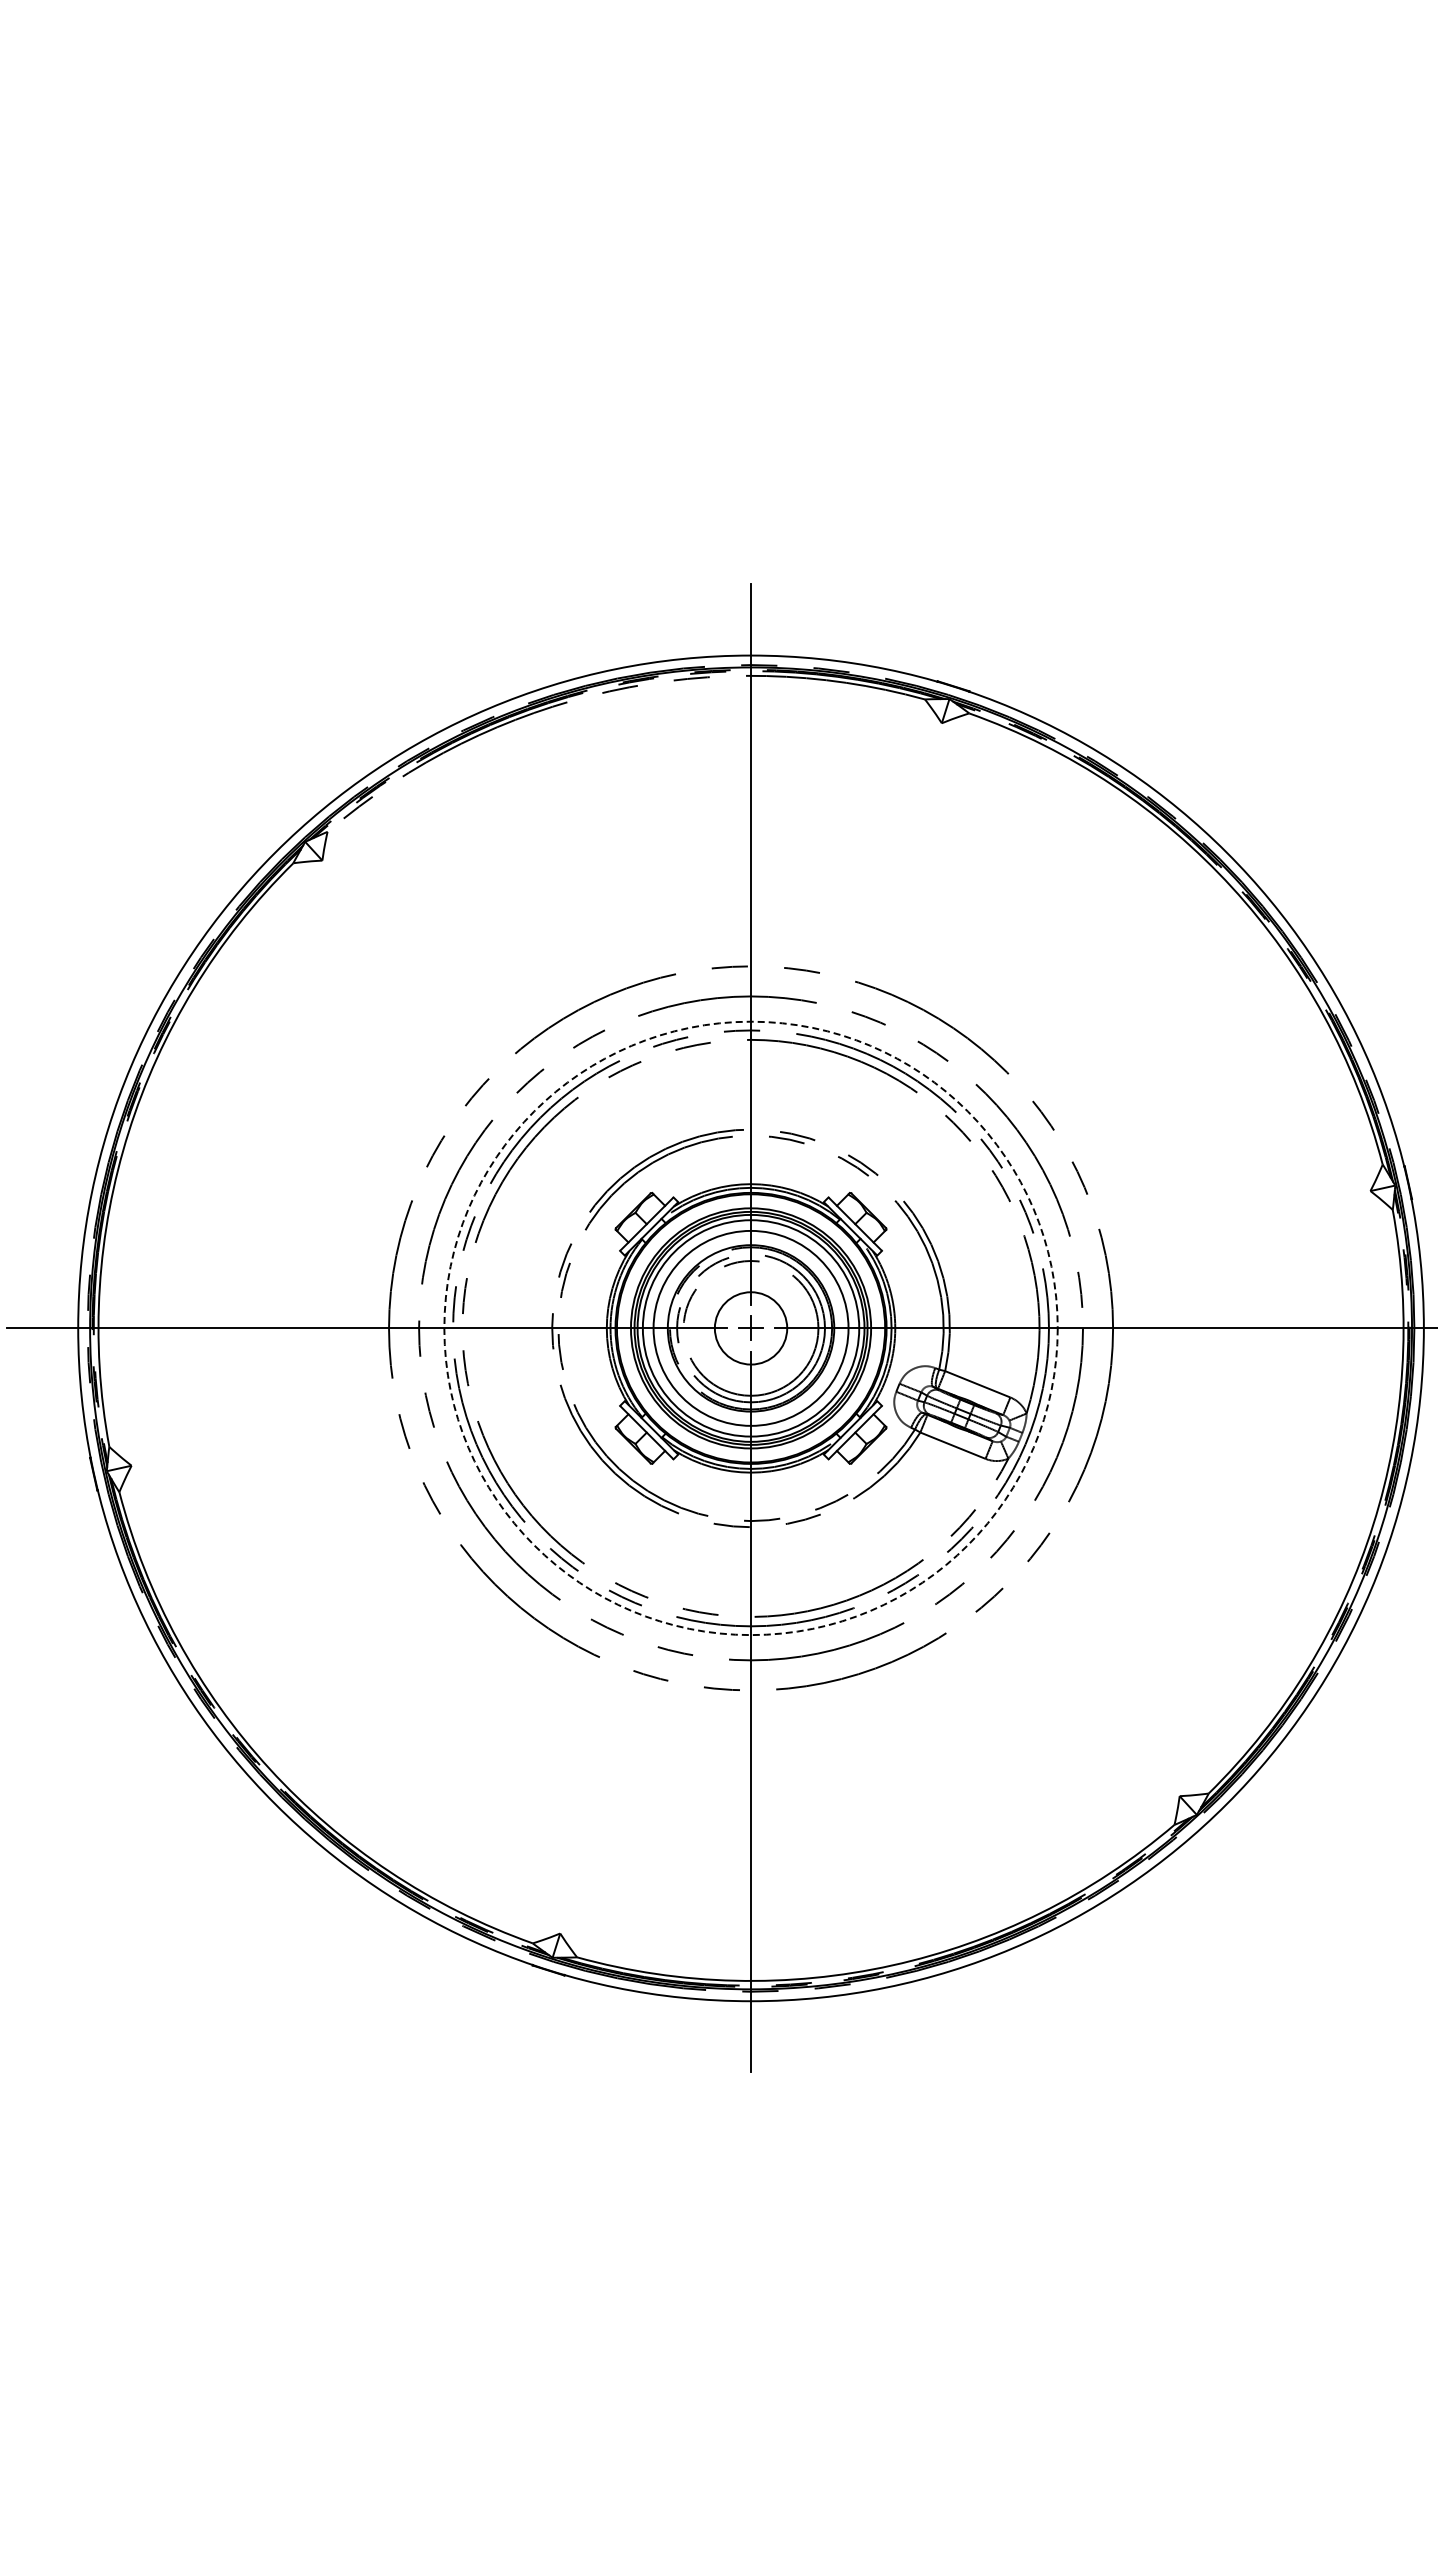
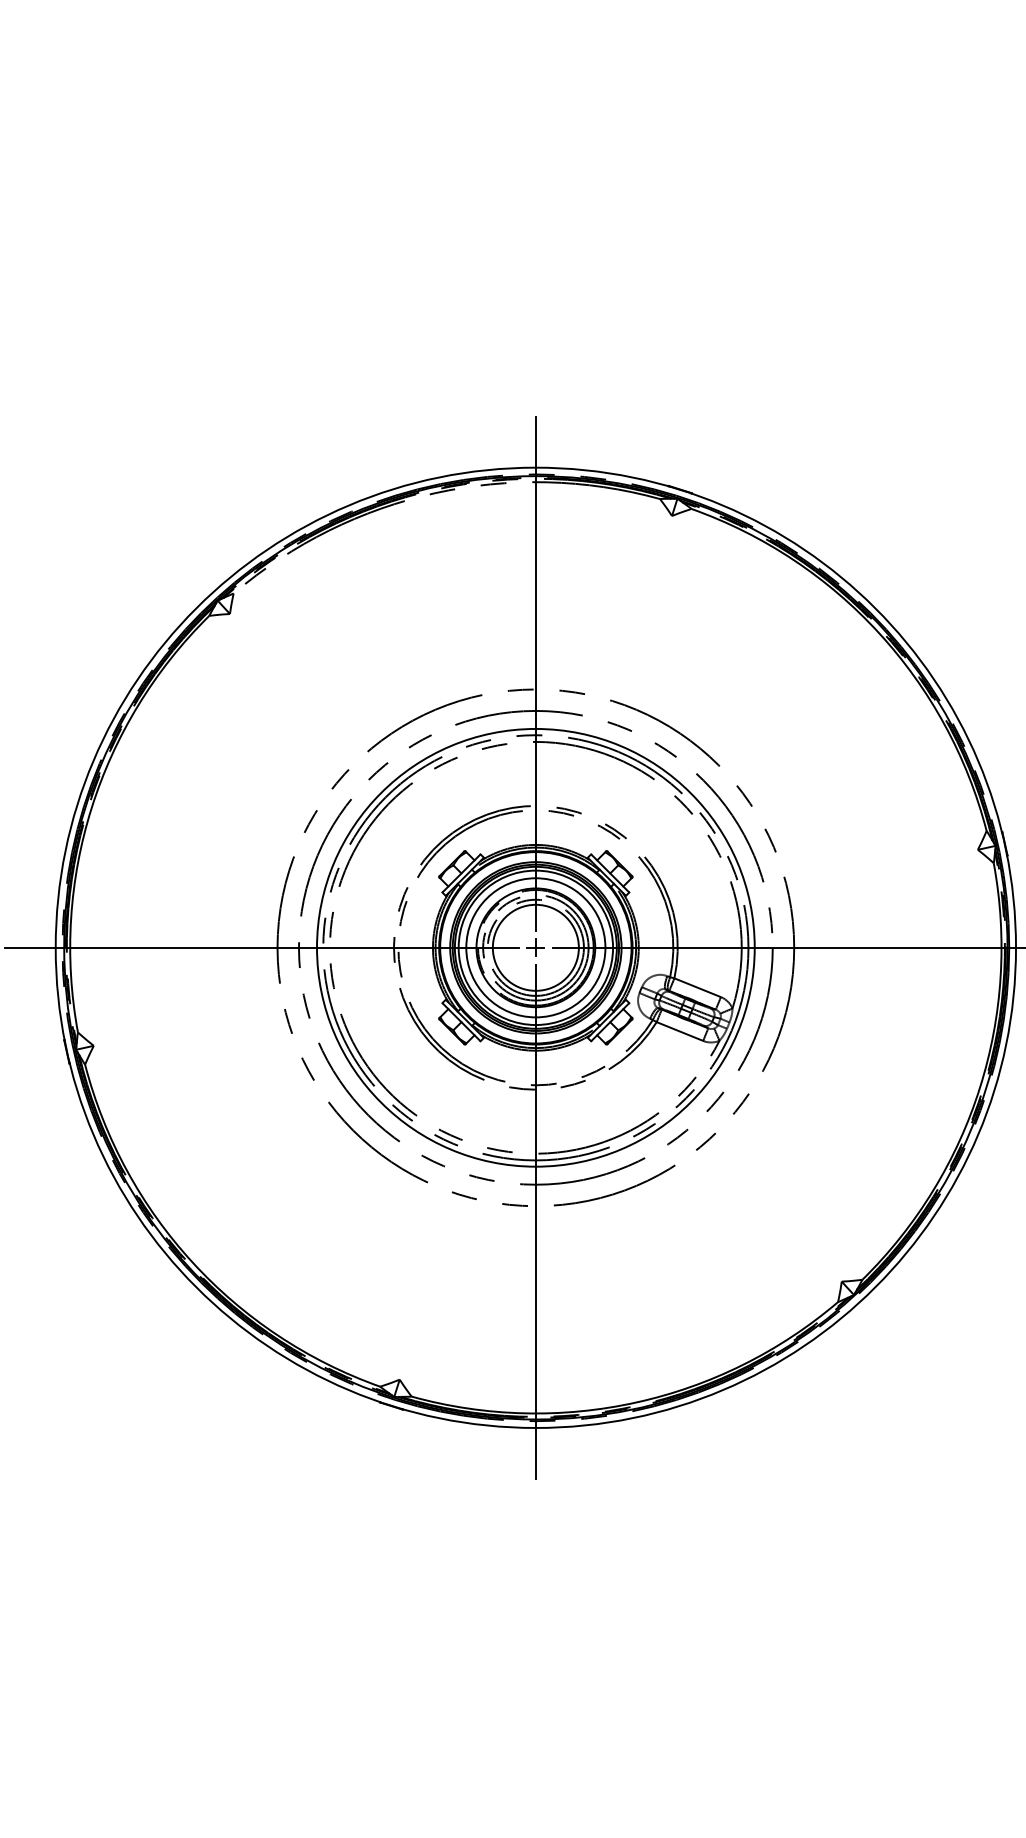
circle: (750, 1328) -> (535, 947), dashed -> solid
circle: (750, 1328) -> (535, 947), size x1.67

